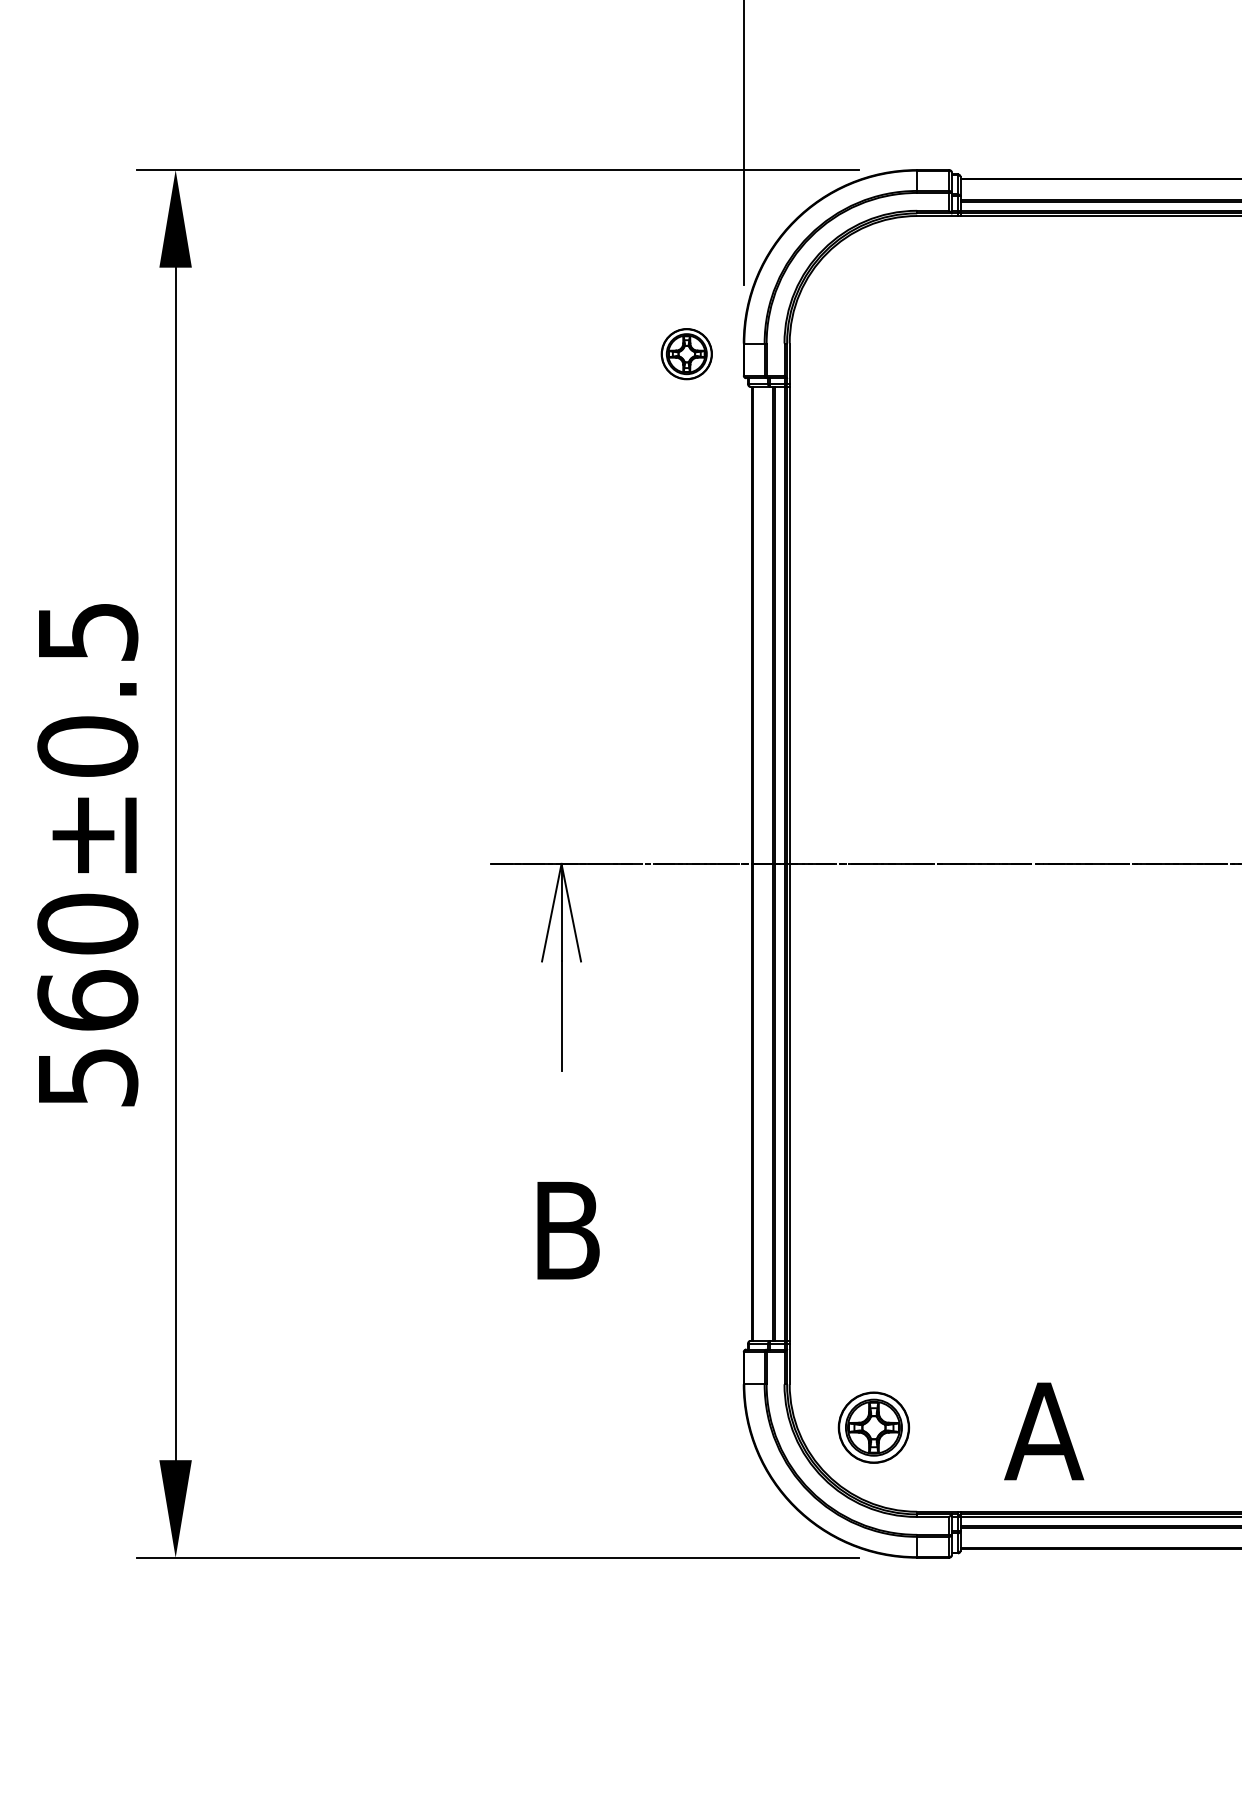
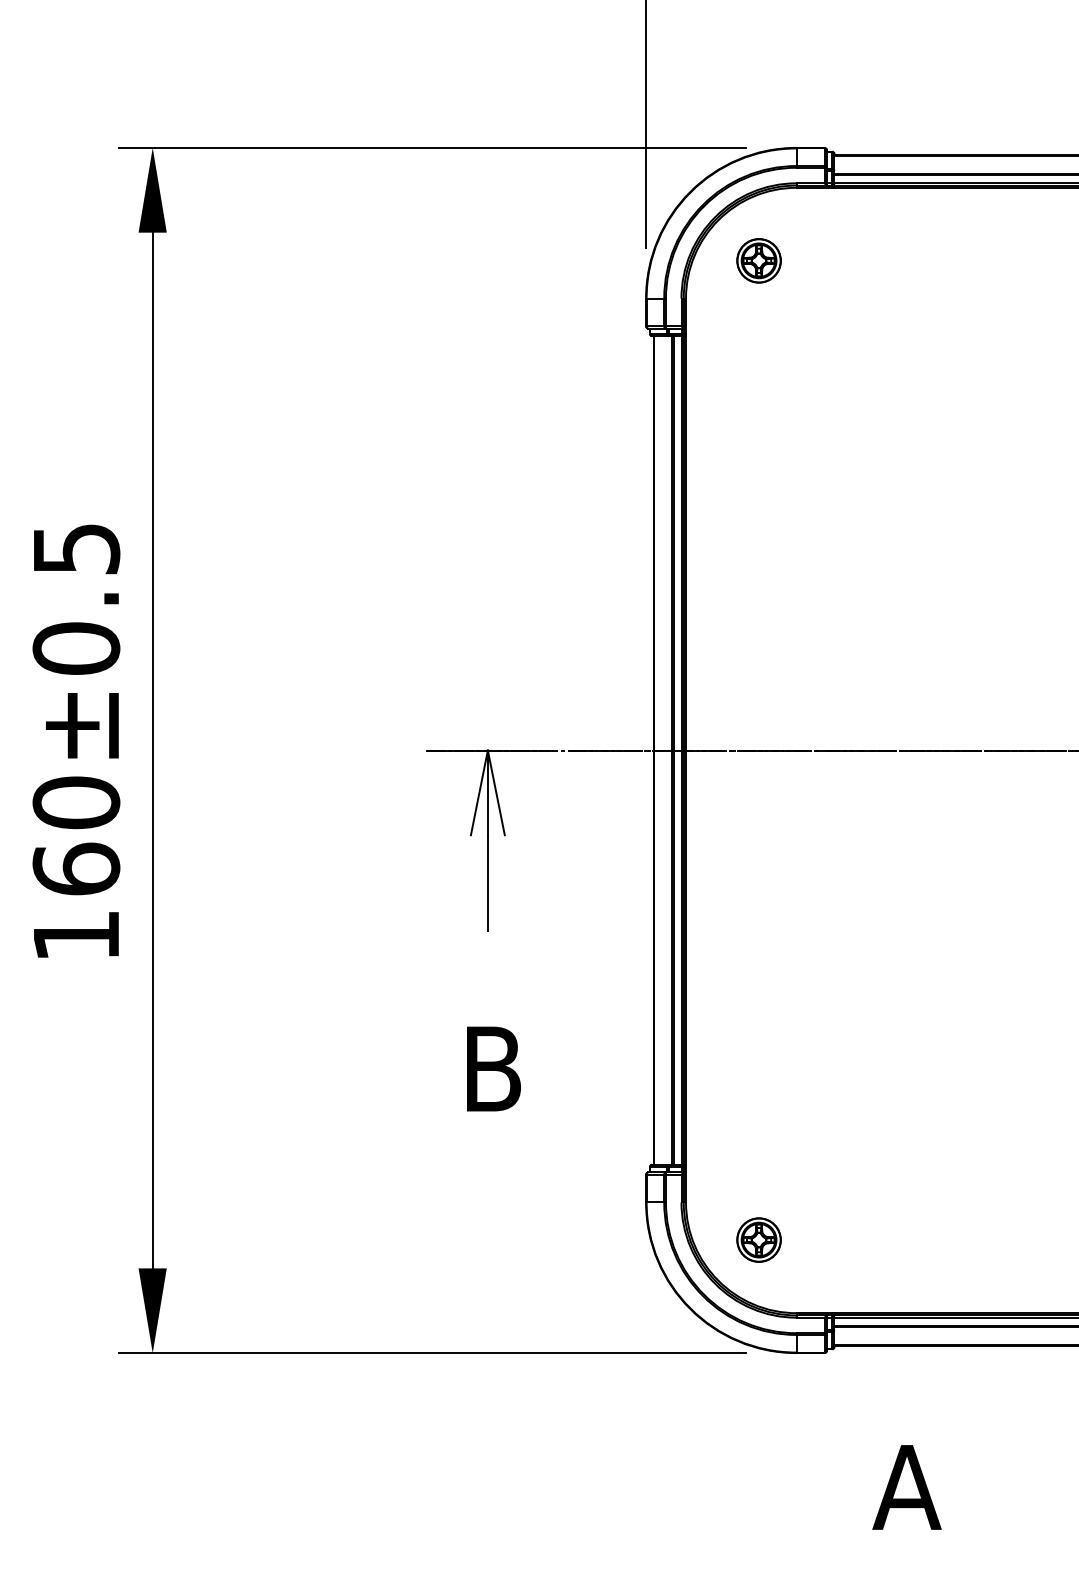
part: (686, 354) -> (758, 261), moved
text: (88, 1077) -> (77, 936), 560±0.5 -> 160±0.5
part: (873, 1427) -> (758, 1239), size x0.71
text: (1044, 1431) -> (907, 1487), moved

